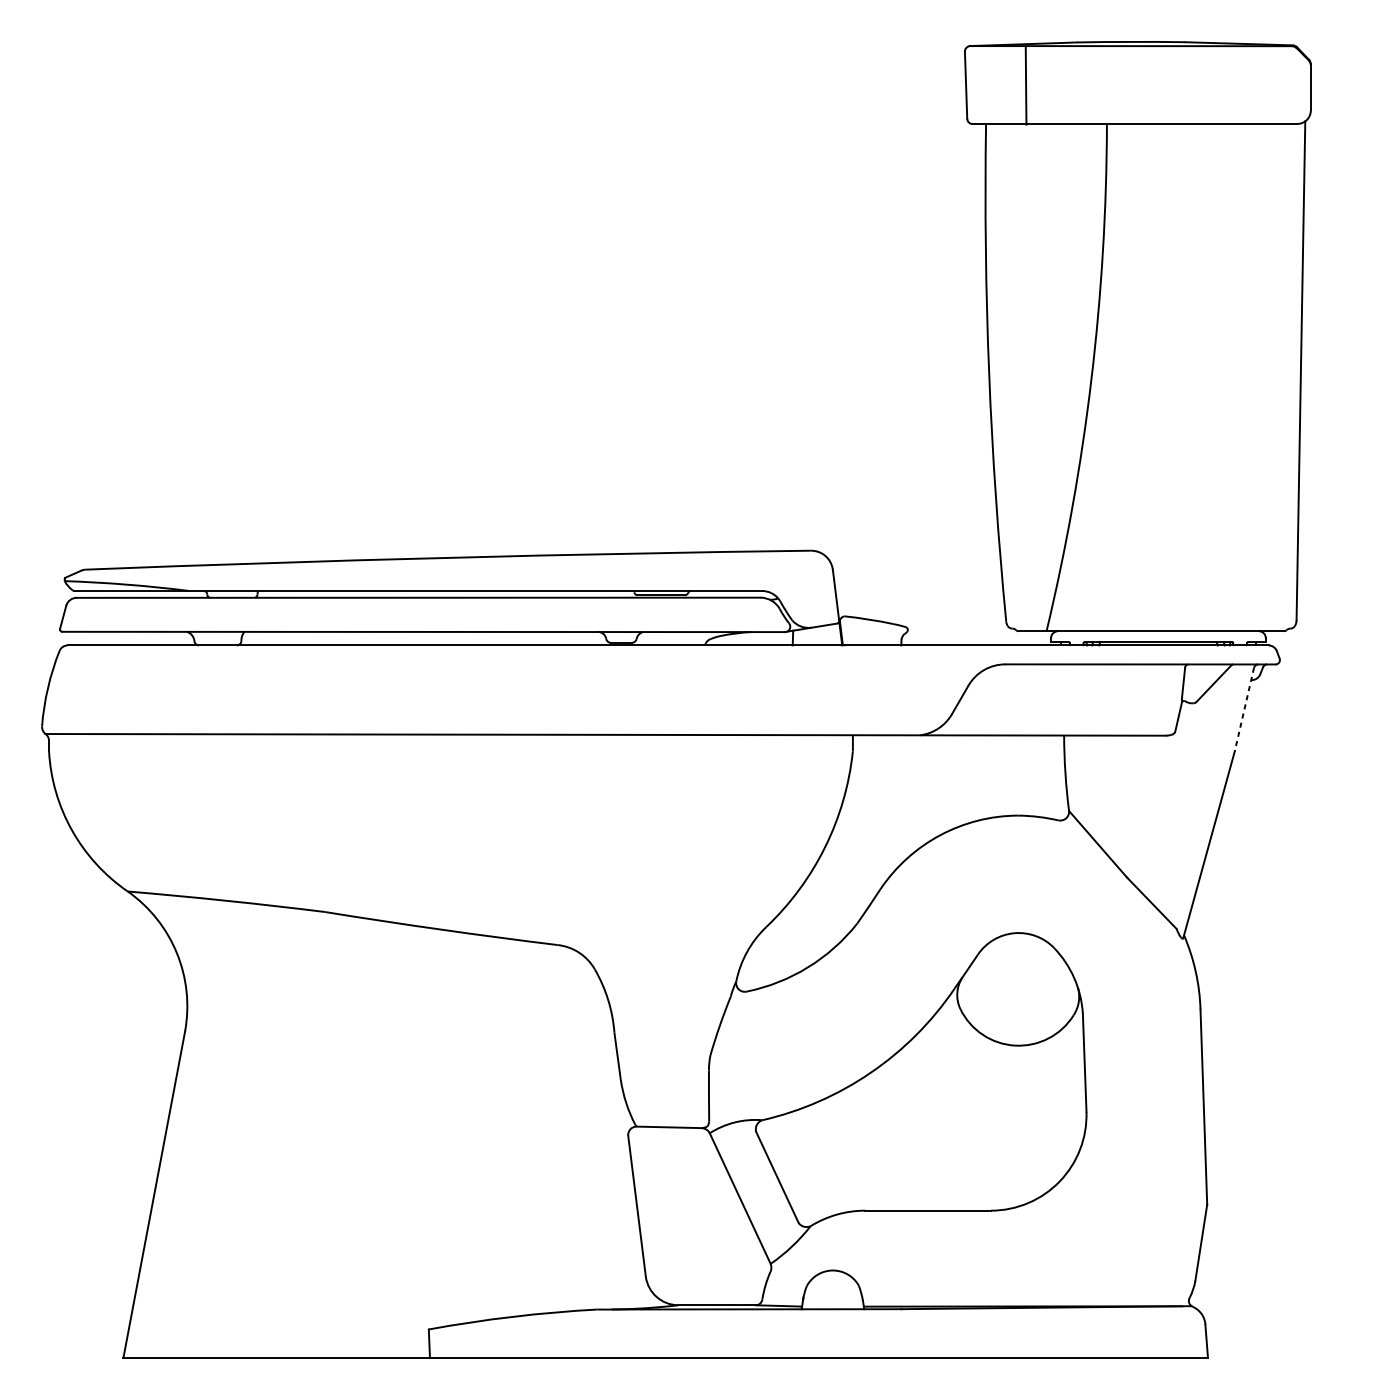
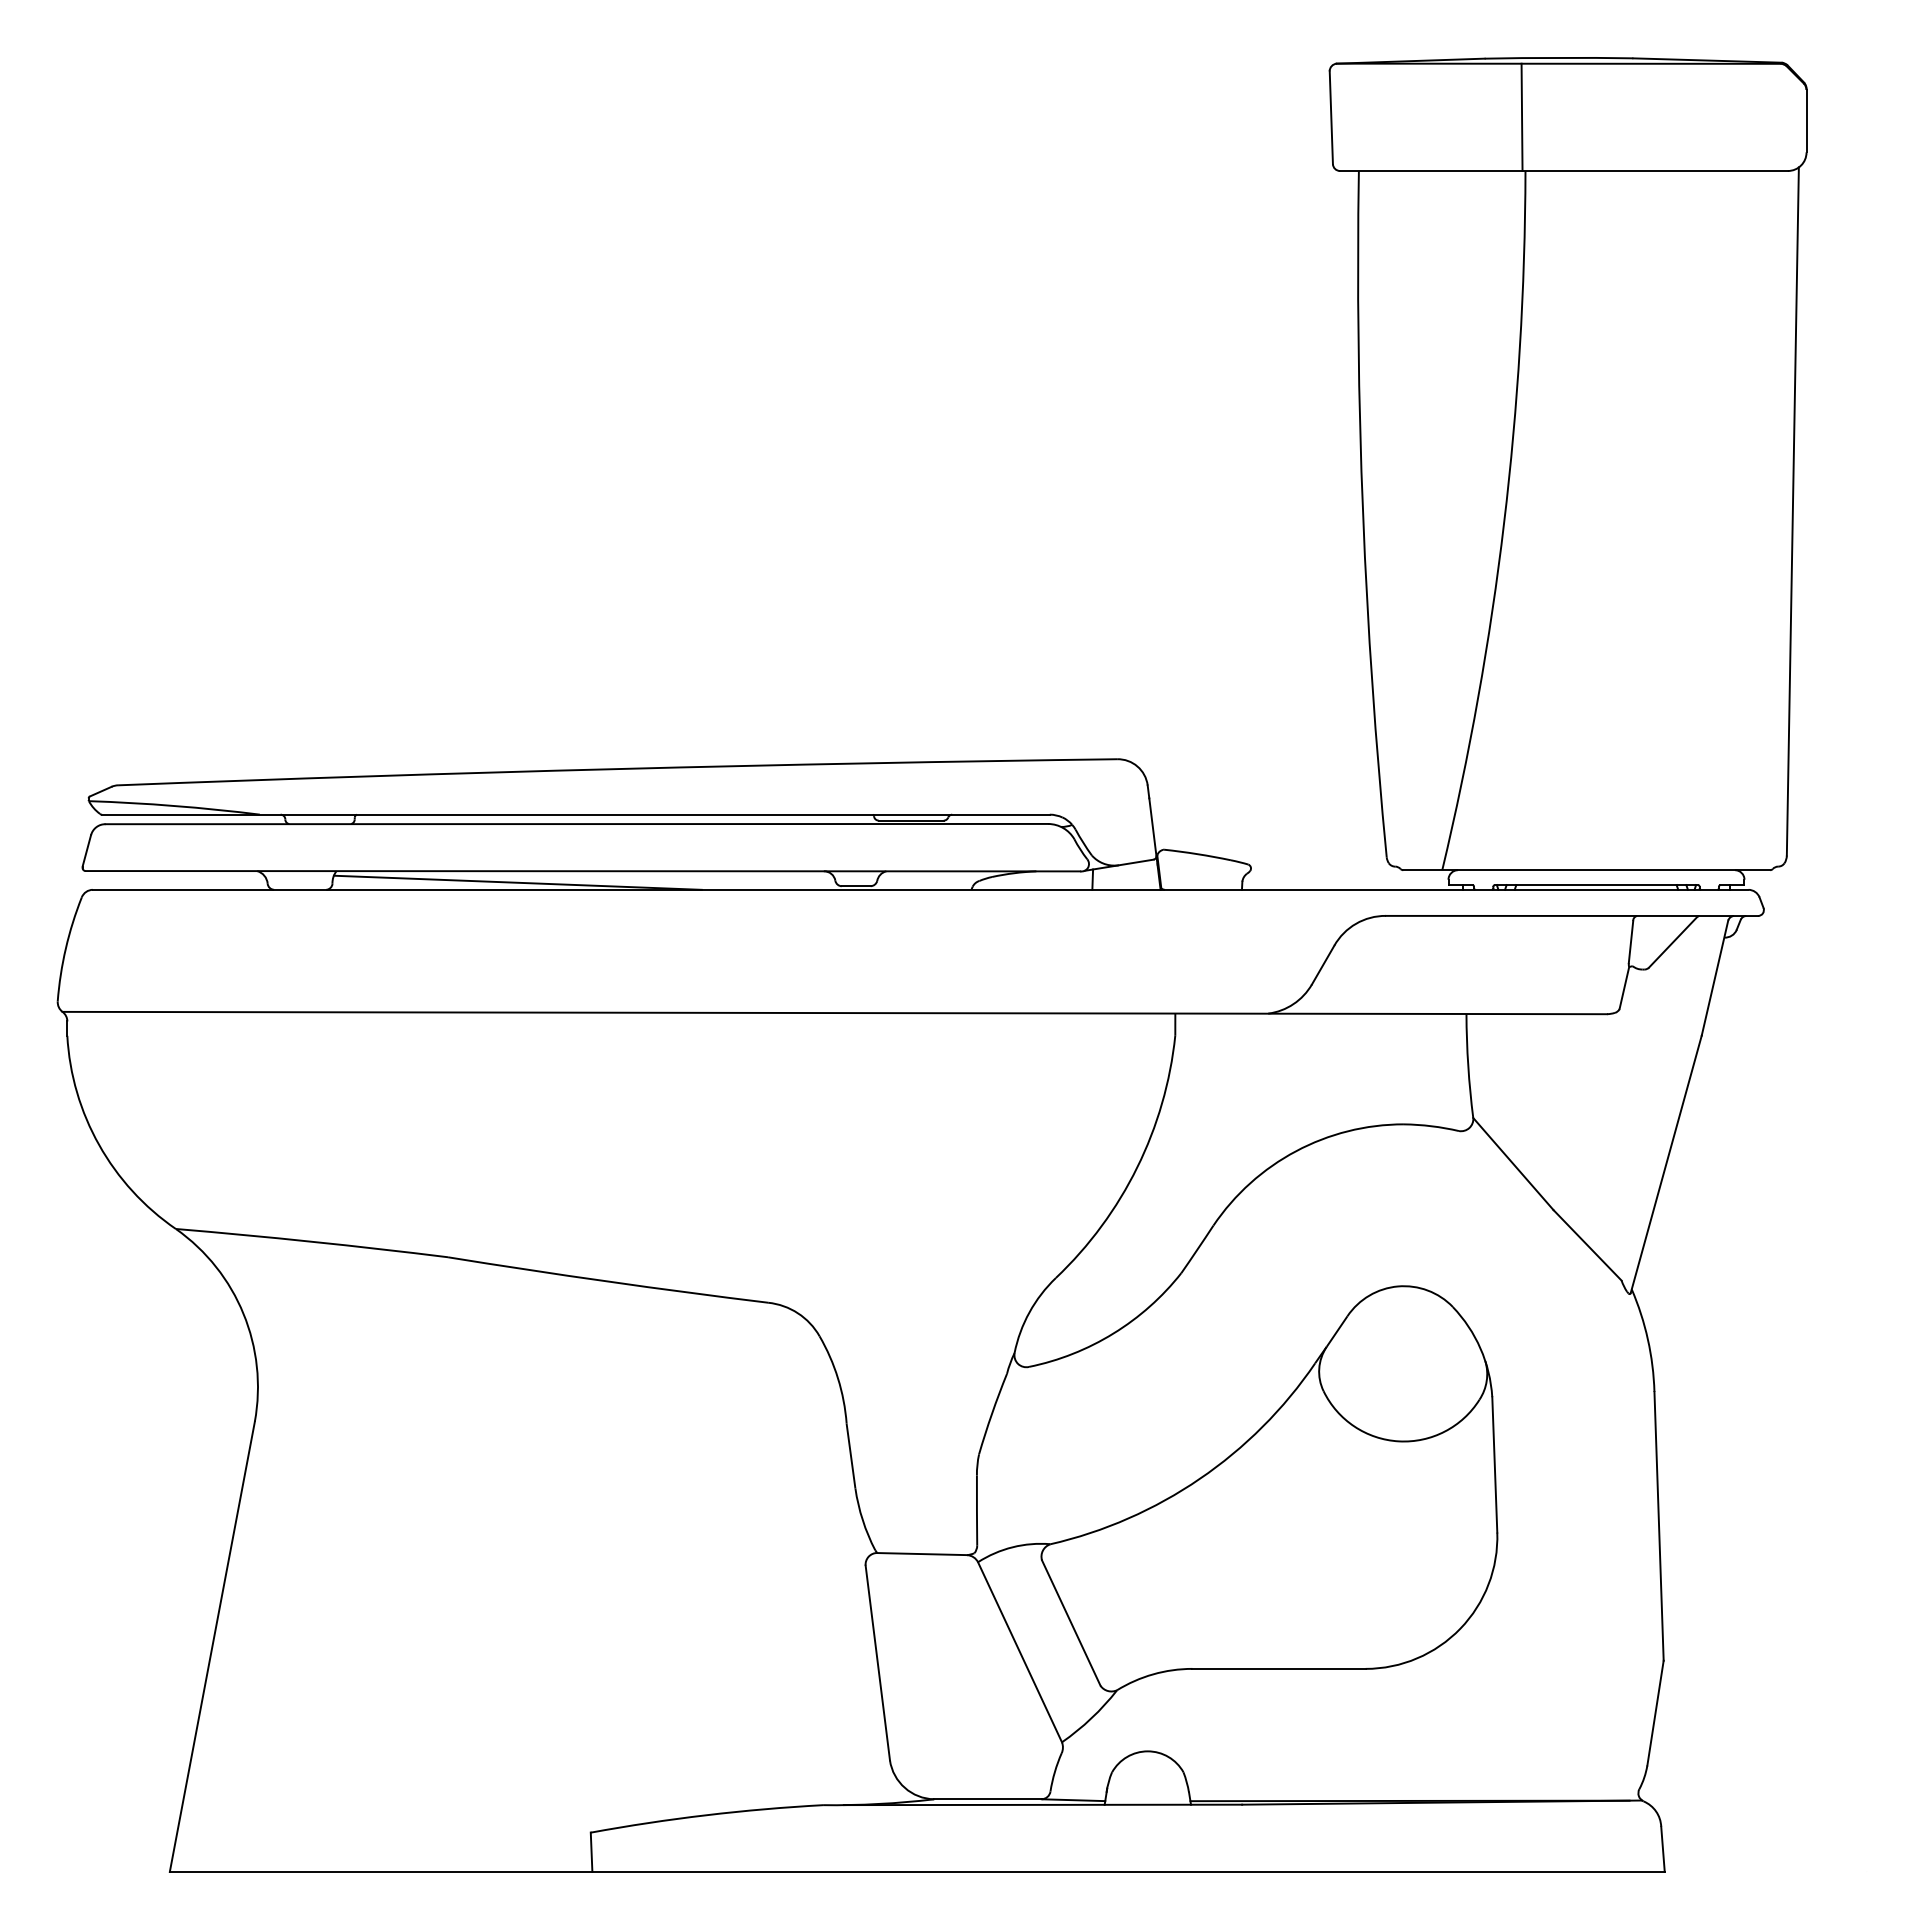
line: (1025, 85) -> (1521, 117), moved
line: (375, 640) -> (517, 882), added
line: (1244, 709) -> (1714, 978), dashed -> solid

